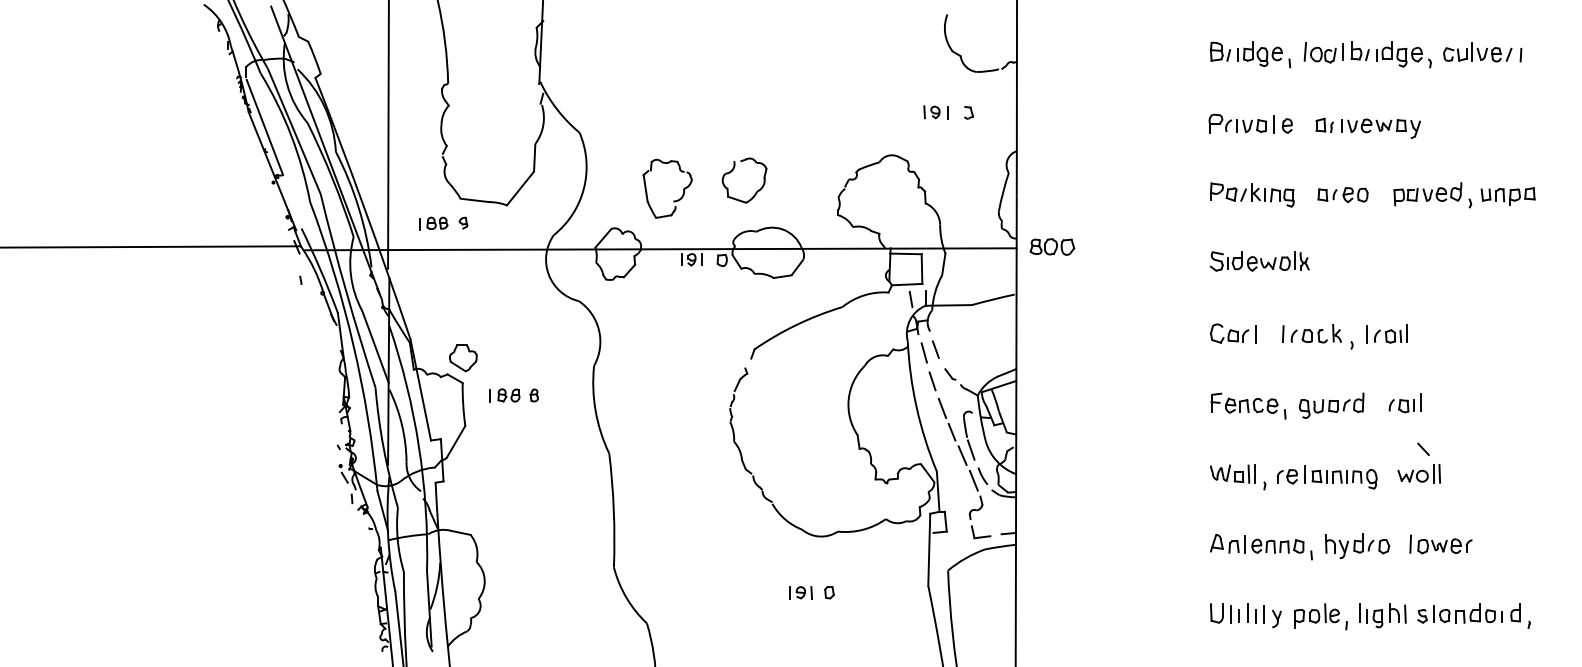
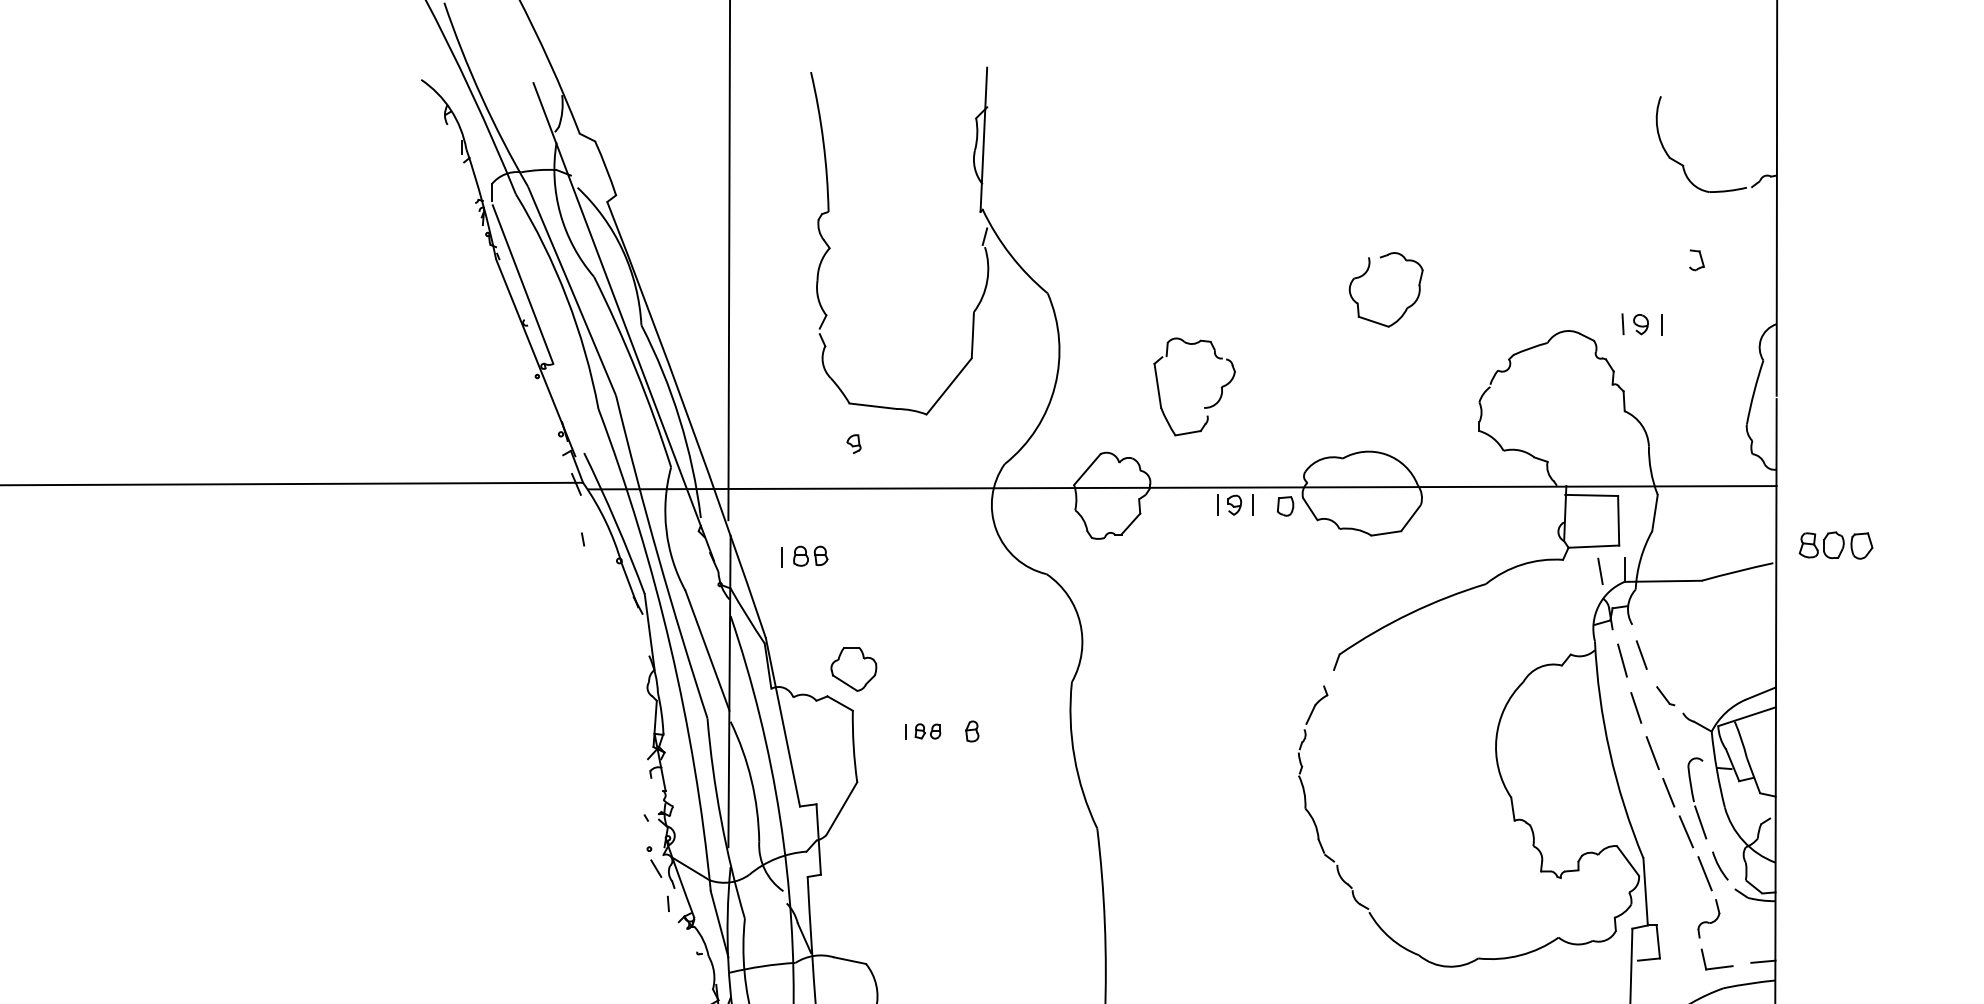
part: (935, 112) -> (1641, 324), moved
part: (734, 169) -> (1369, 271), moved
part: (433, 223) -> (804, 556), moved
part: (1052, 246) -> (1836, 544), moved
part: (504, 395) -> (922, 731), size x0.7

